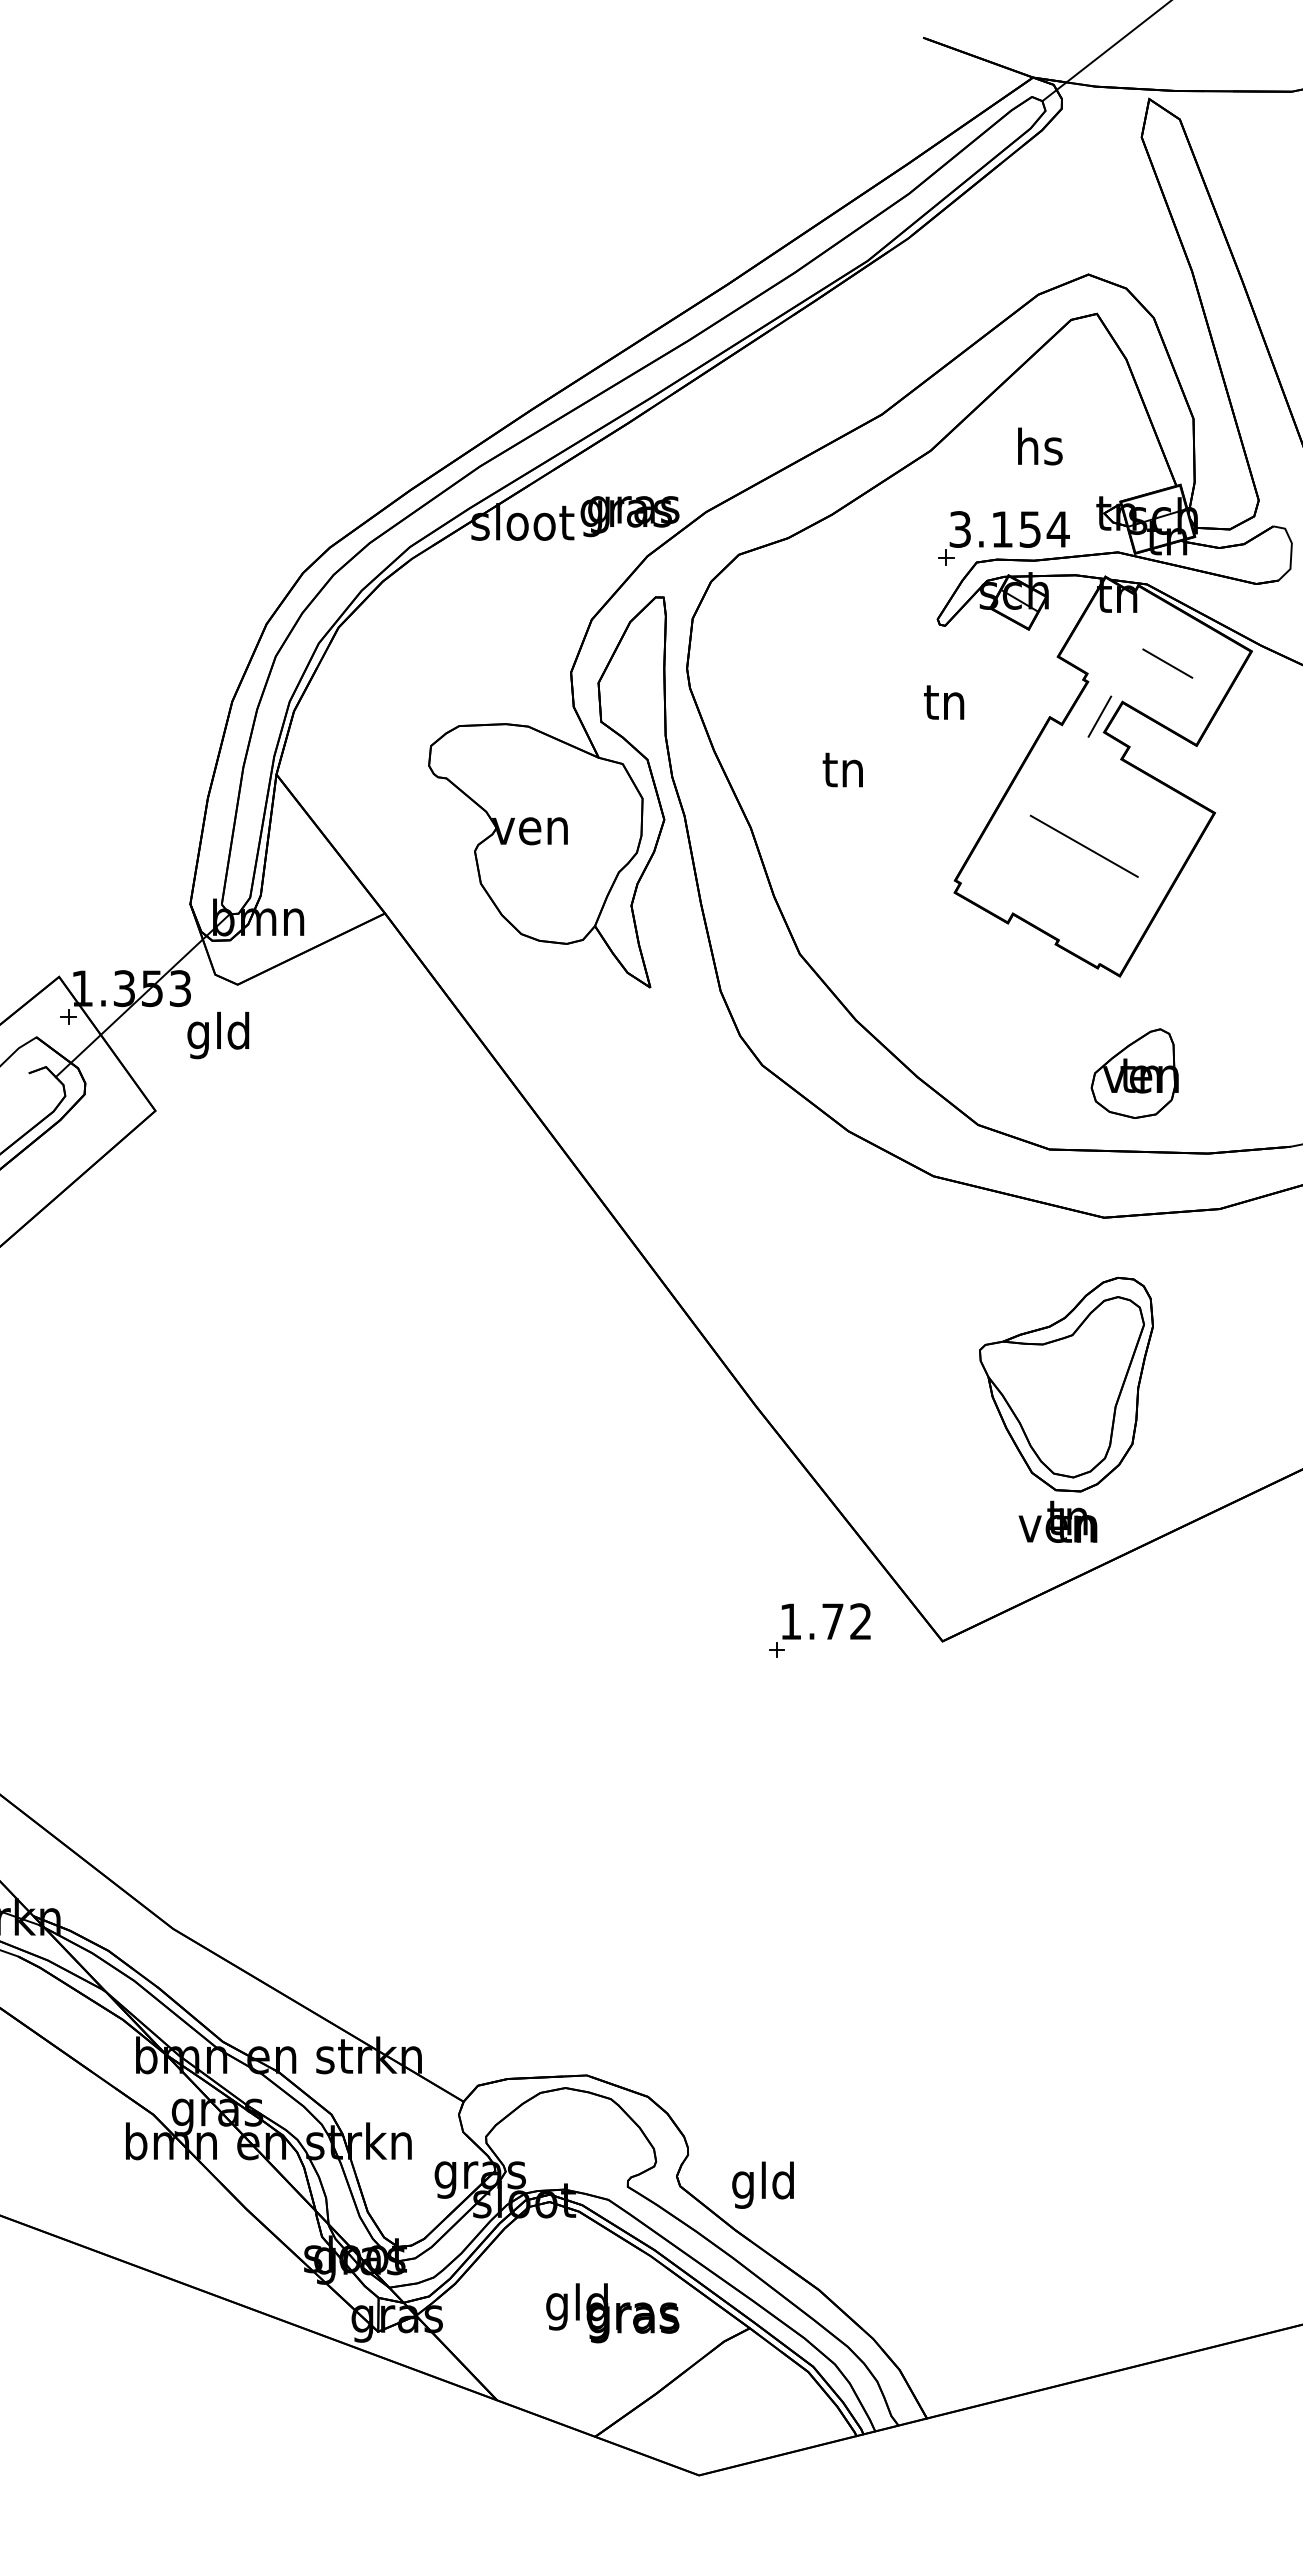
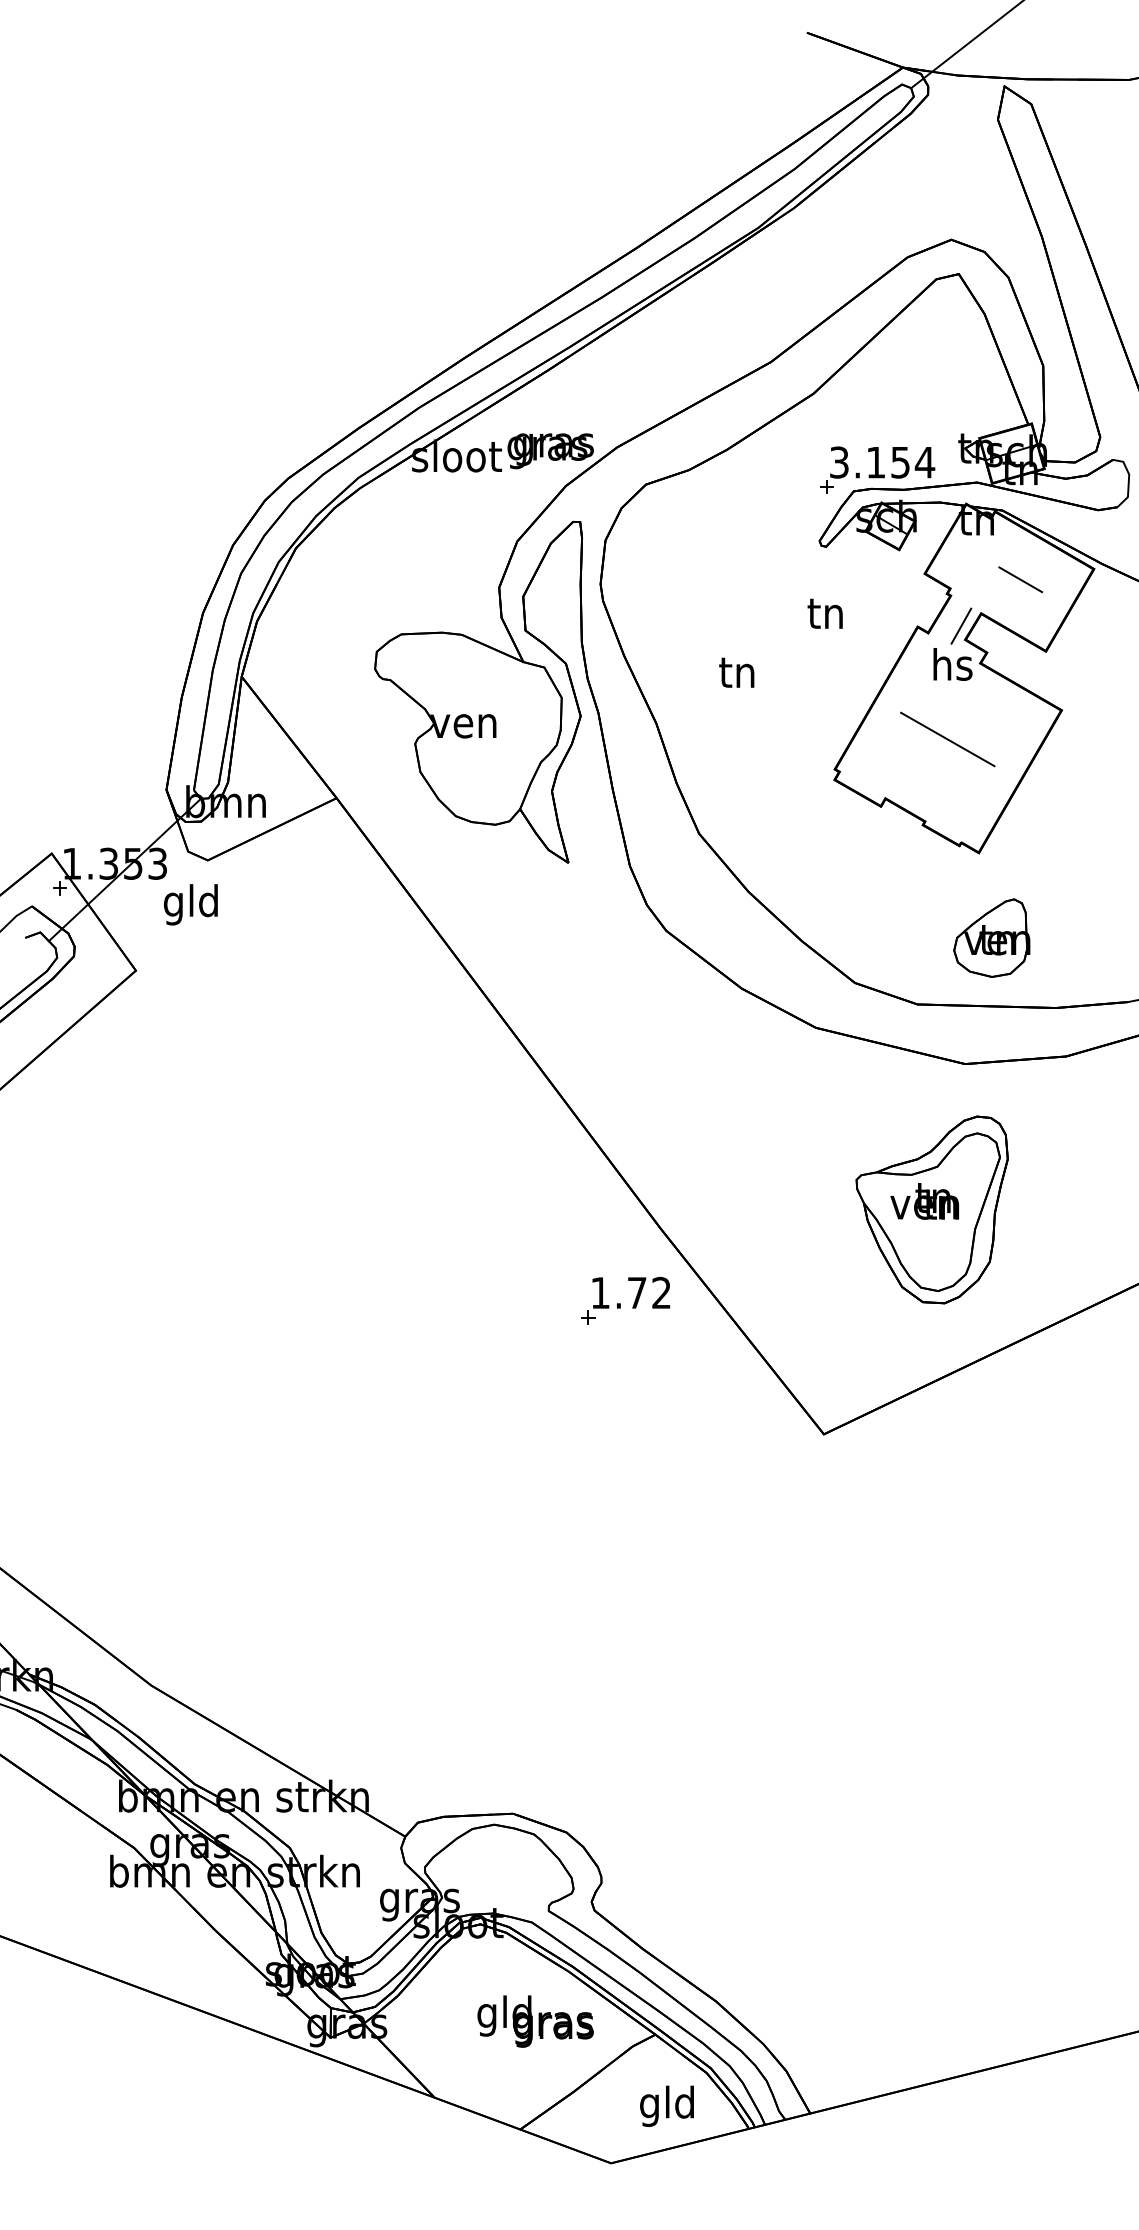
text: (1040, 446) -> (953, 664), moved
text: (1057, 1521) -> (924, 1201), moved
part: (819, 1630) -> (625, 1300), moved
text: (762, 2184) -> (666, 2105), moved

